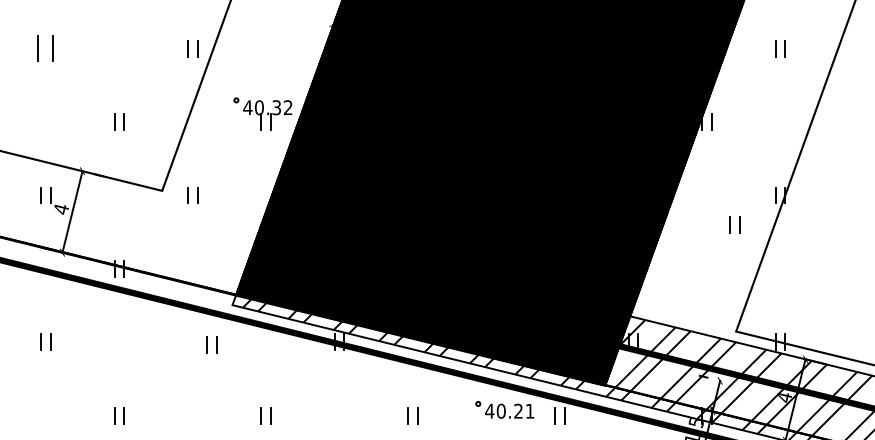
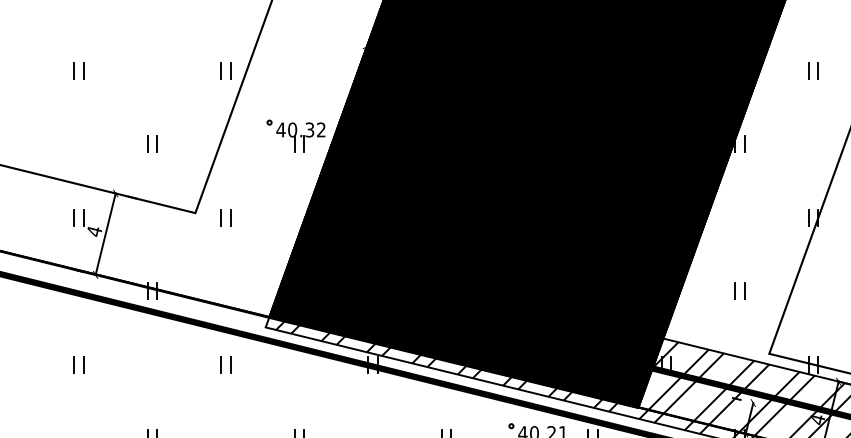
part: (45, 48) -> (78, 70), size x0.62
part: (734, 224) -> (739, 290), moved
part: (211, 344) -> (225, 363), moved

